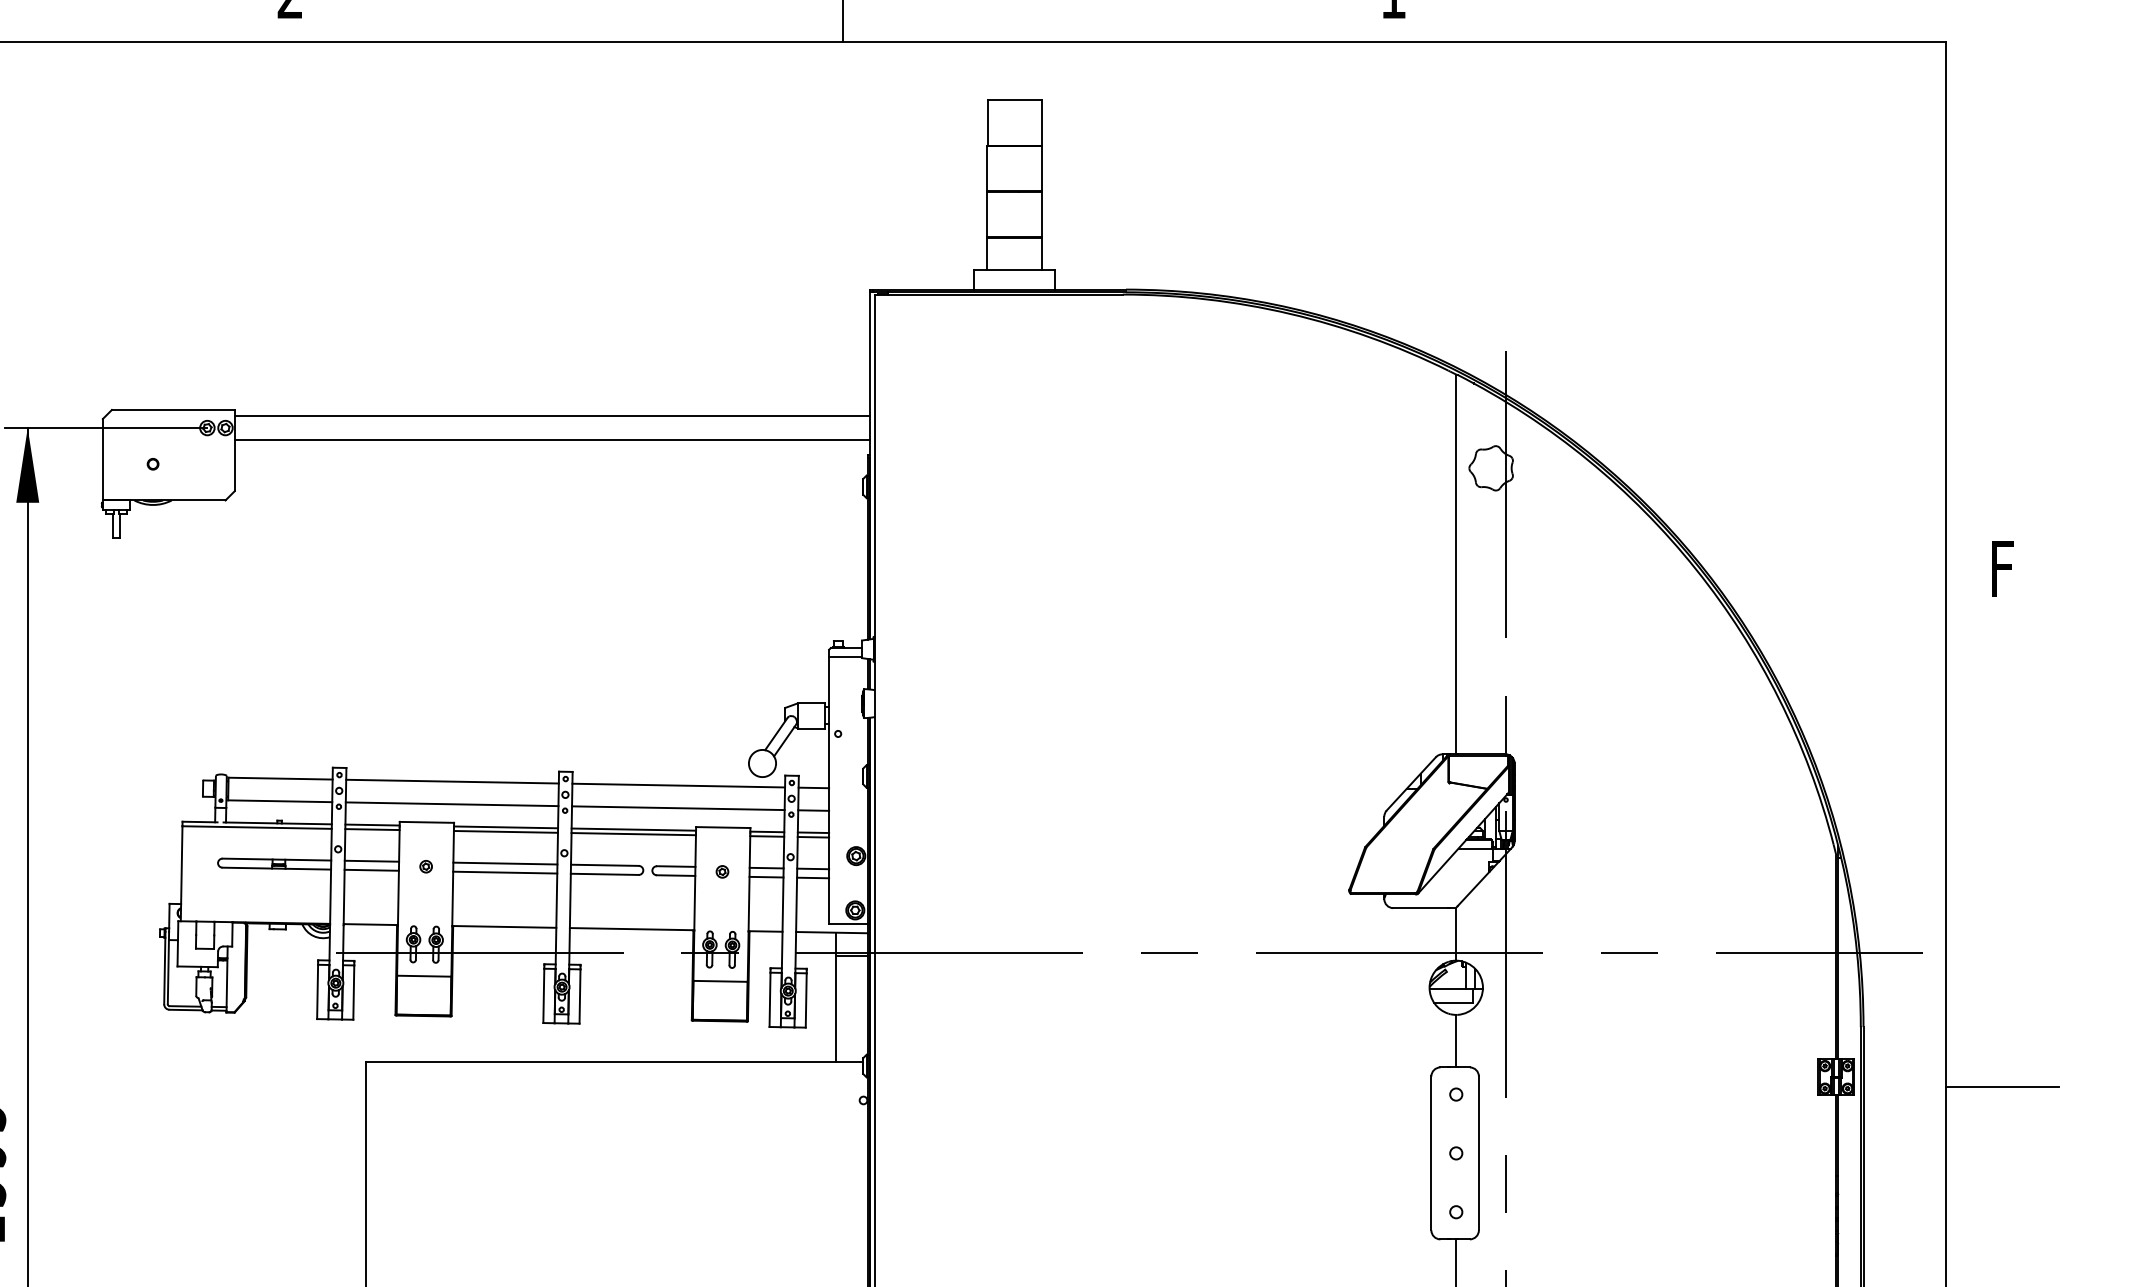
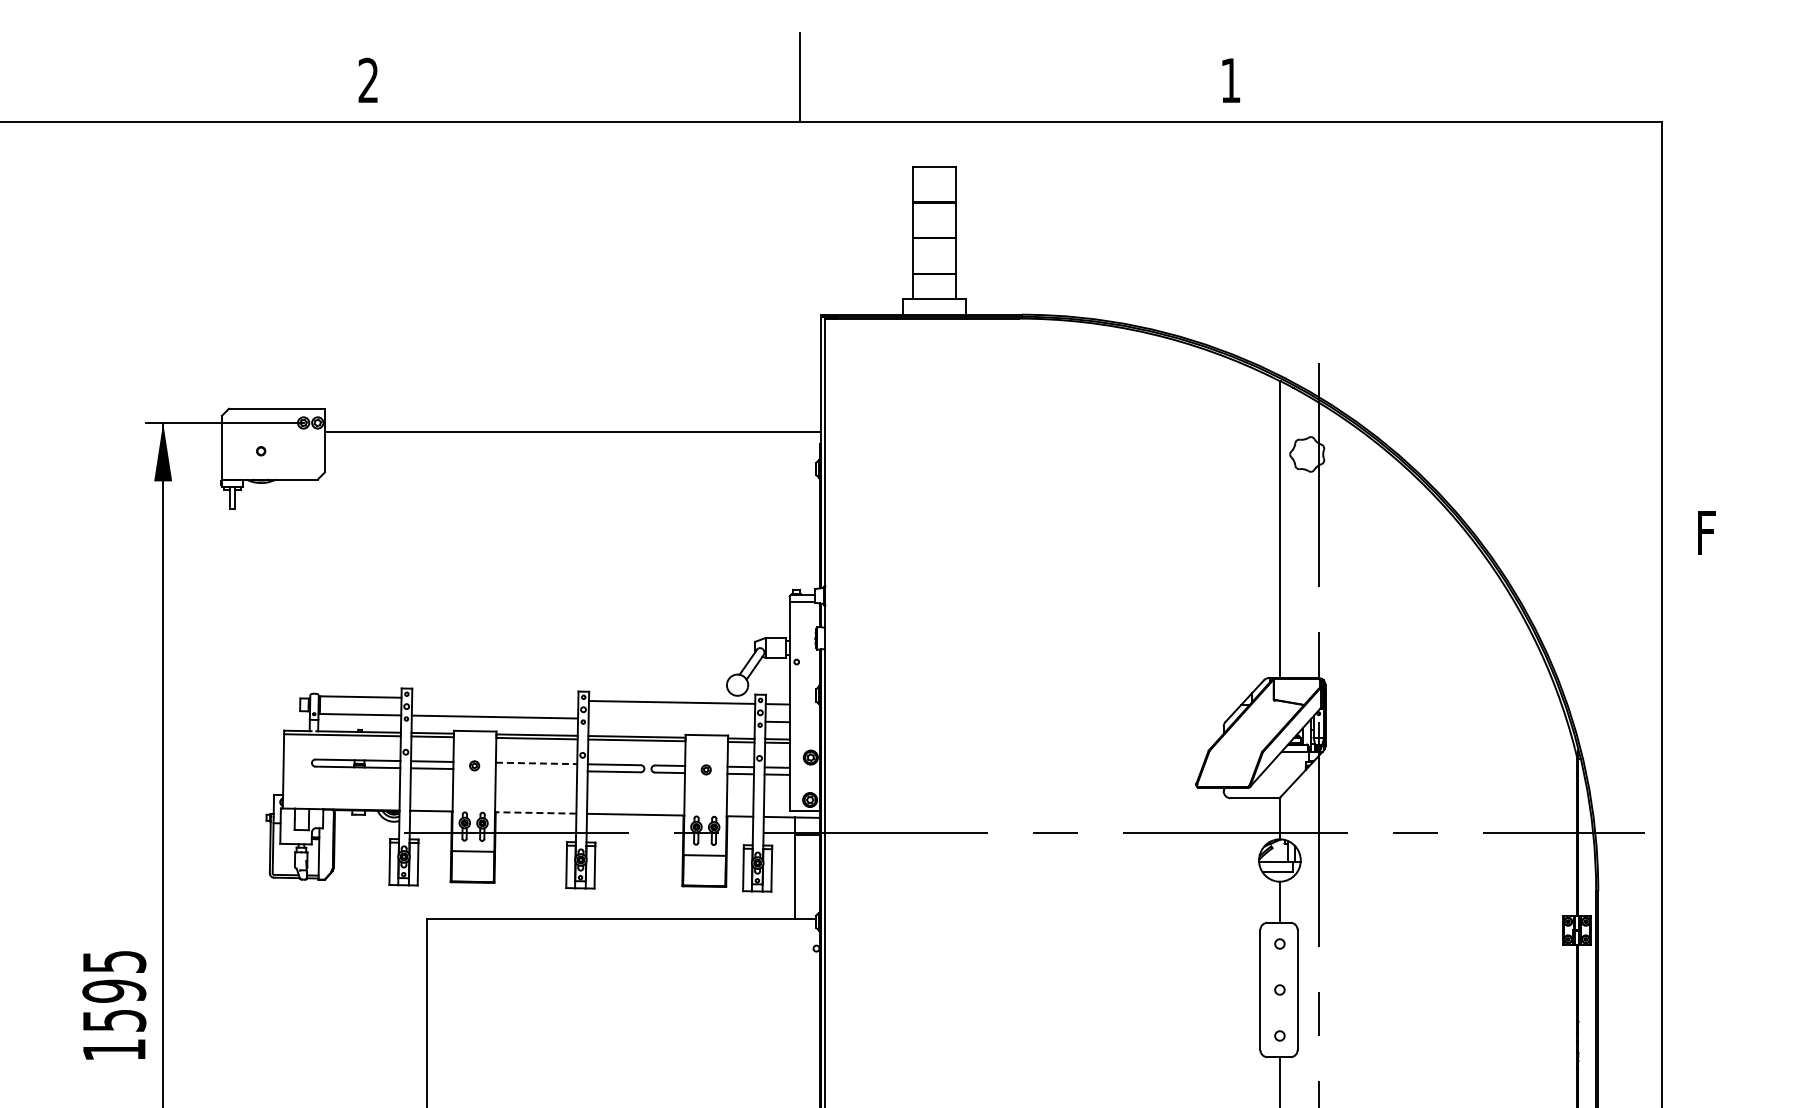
line: (551, 415) -> (572, 413), removed
line: (452, 780) -> (495, 698), removed
line: (677, 807) -> (671, 719), removed
line: (505, 863) -> (536, 763), solid -> dashed
line: (505, 872) -> (536, 770), removed
line: (504, 926) -> (535, 812), solid -> dashed
line: (2001, 1087) -> (1706, 938), removed

